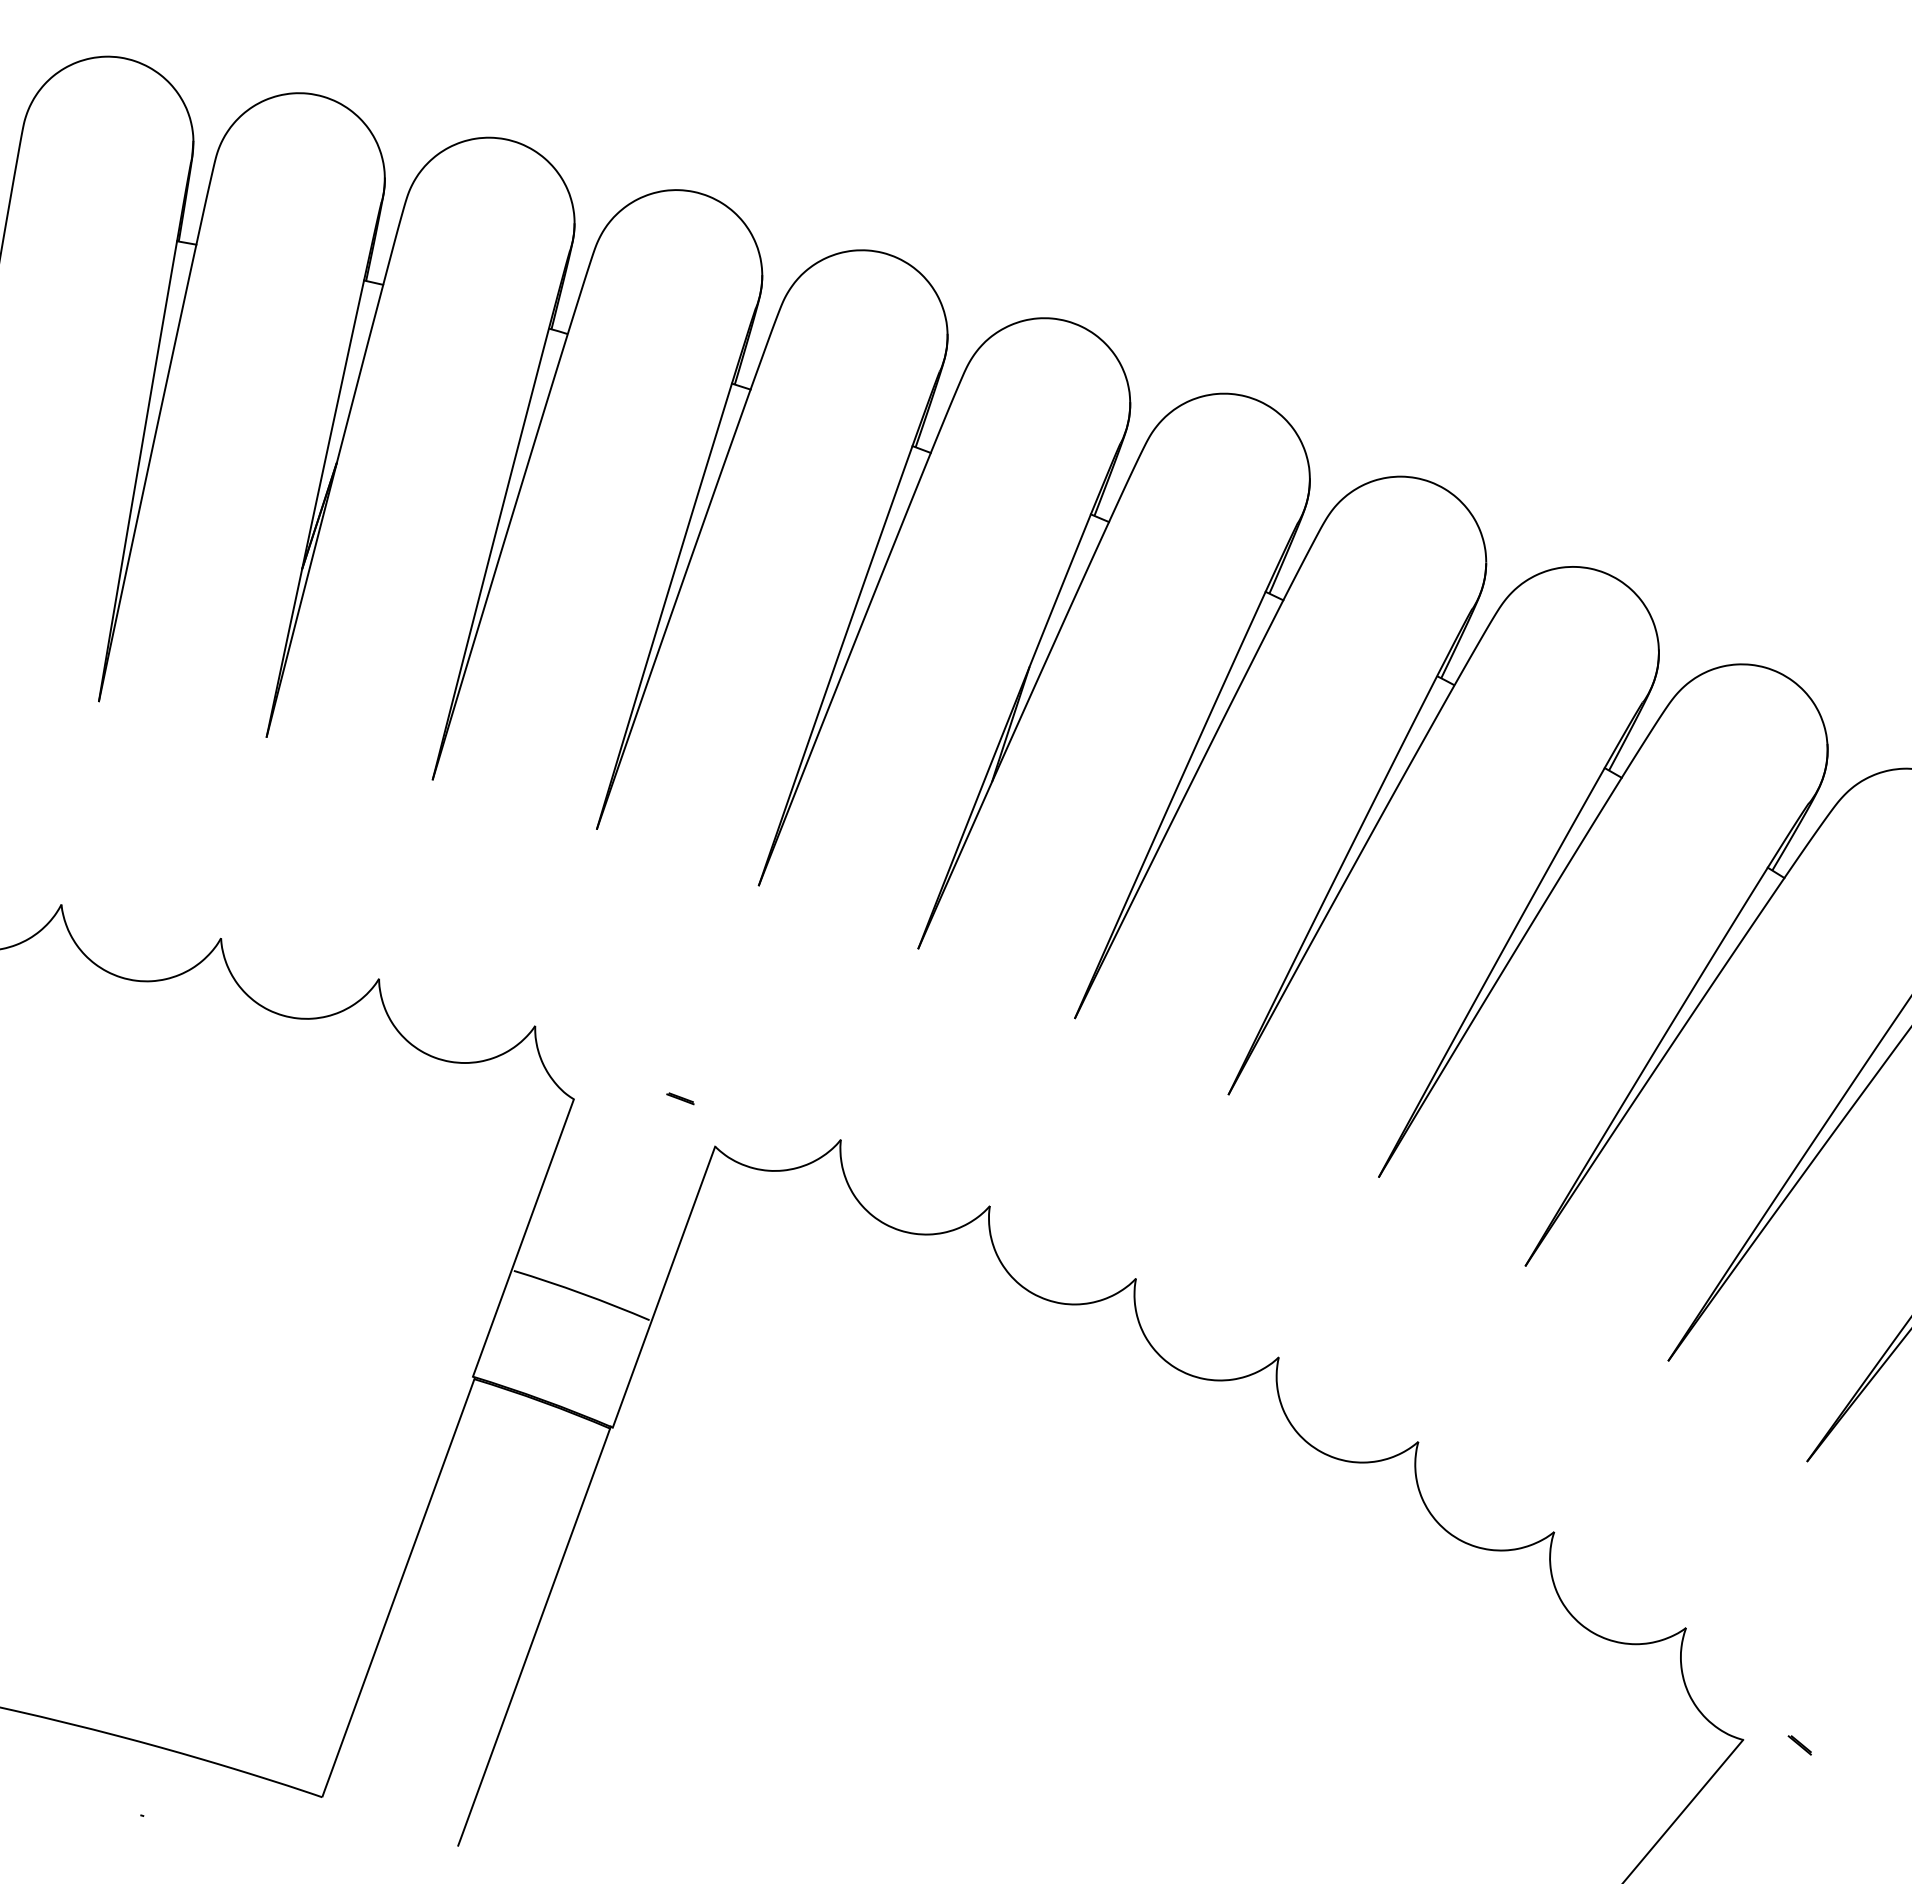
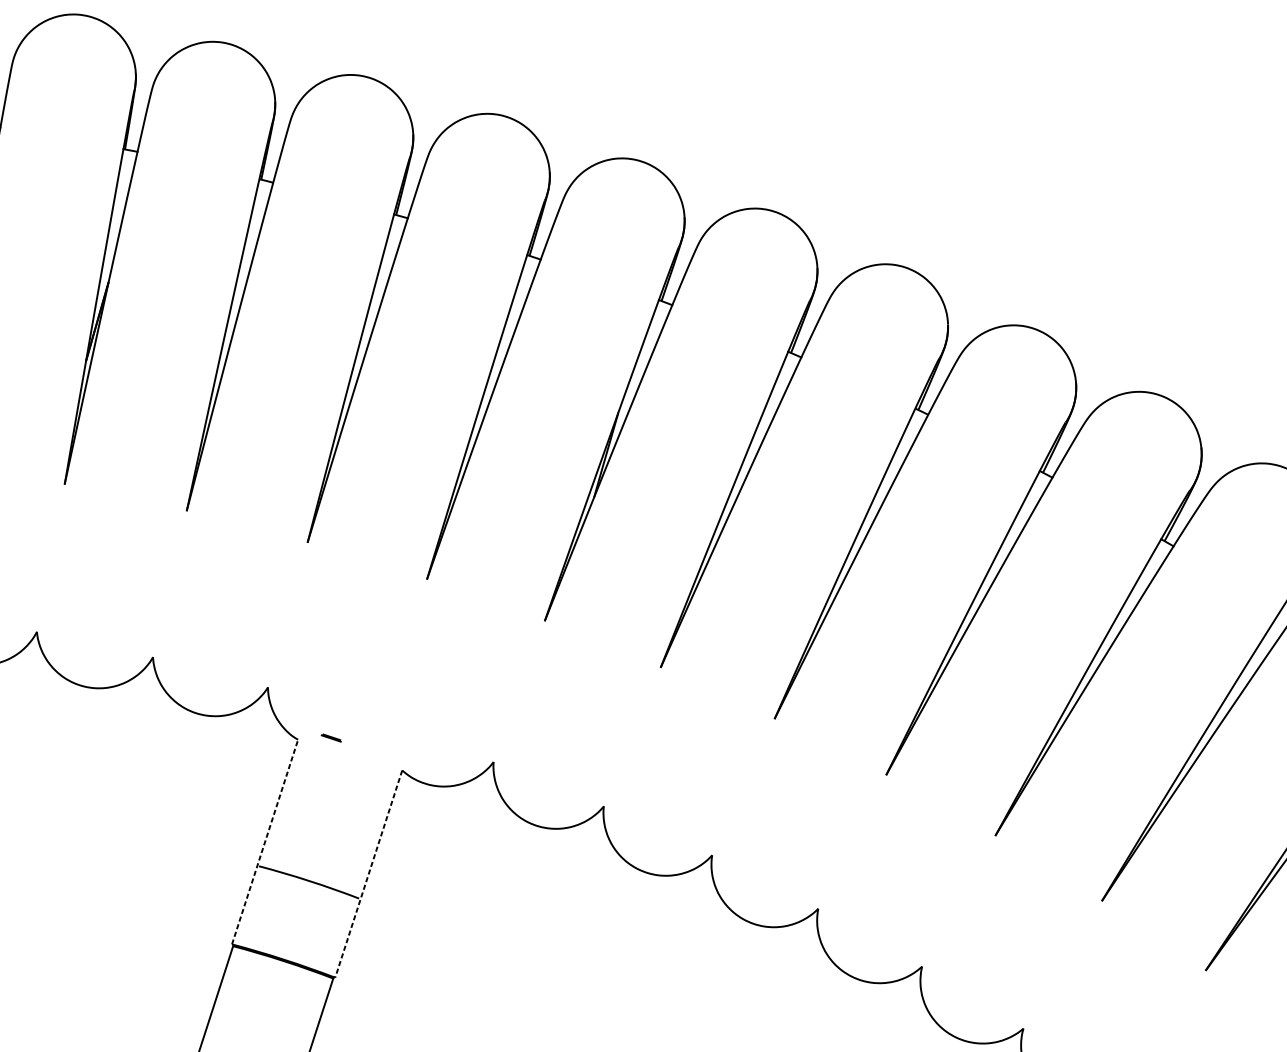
line: (680, 1098) -> (331, 737), moved
line: (523, 1237) -> (265, 841), solid -> dashed
line: (663, 1287) -> (368, 874), solid -> dashed

